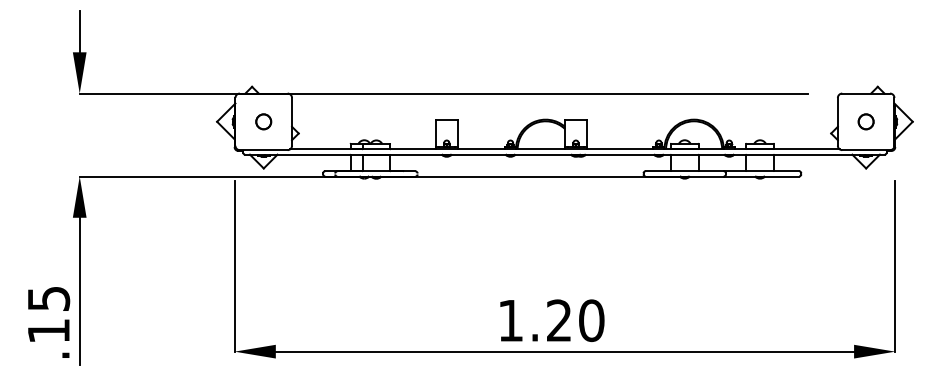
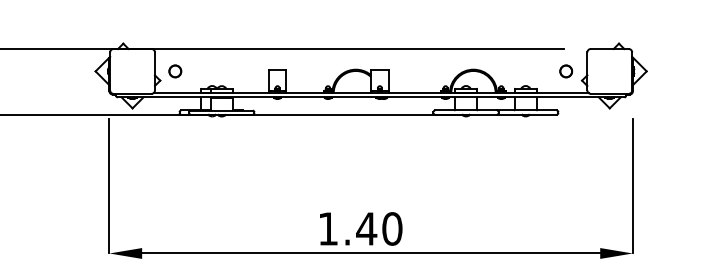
circle: (263, 121) -> (175, 71), moved
circle: (865, 121) -> (565, 71), moved
text: (558, 320) -> (366, 228), 1.20 -> 1.40

